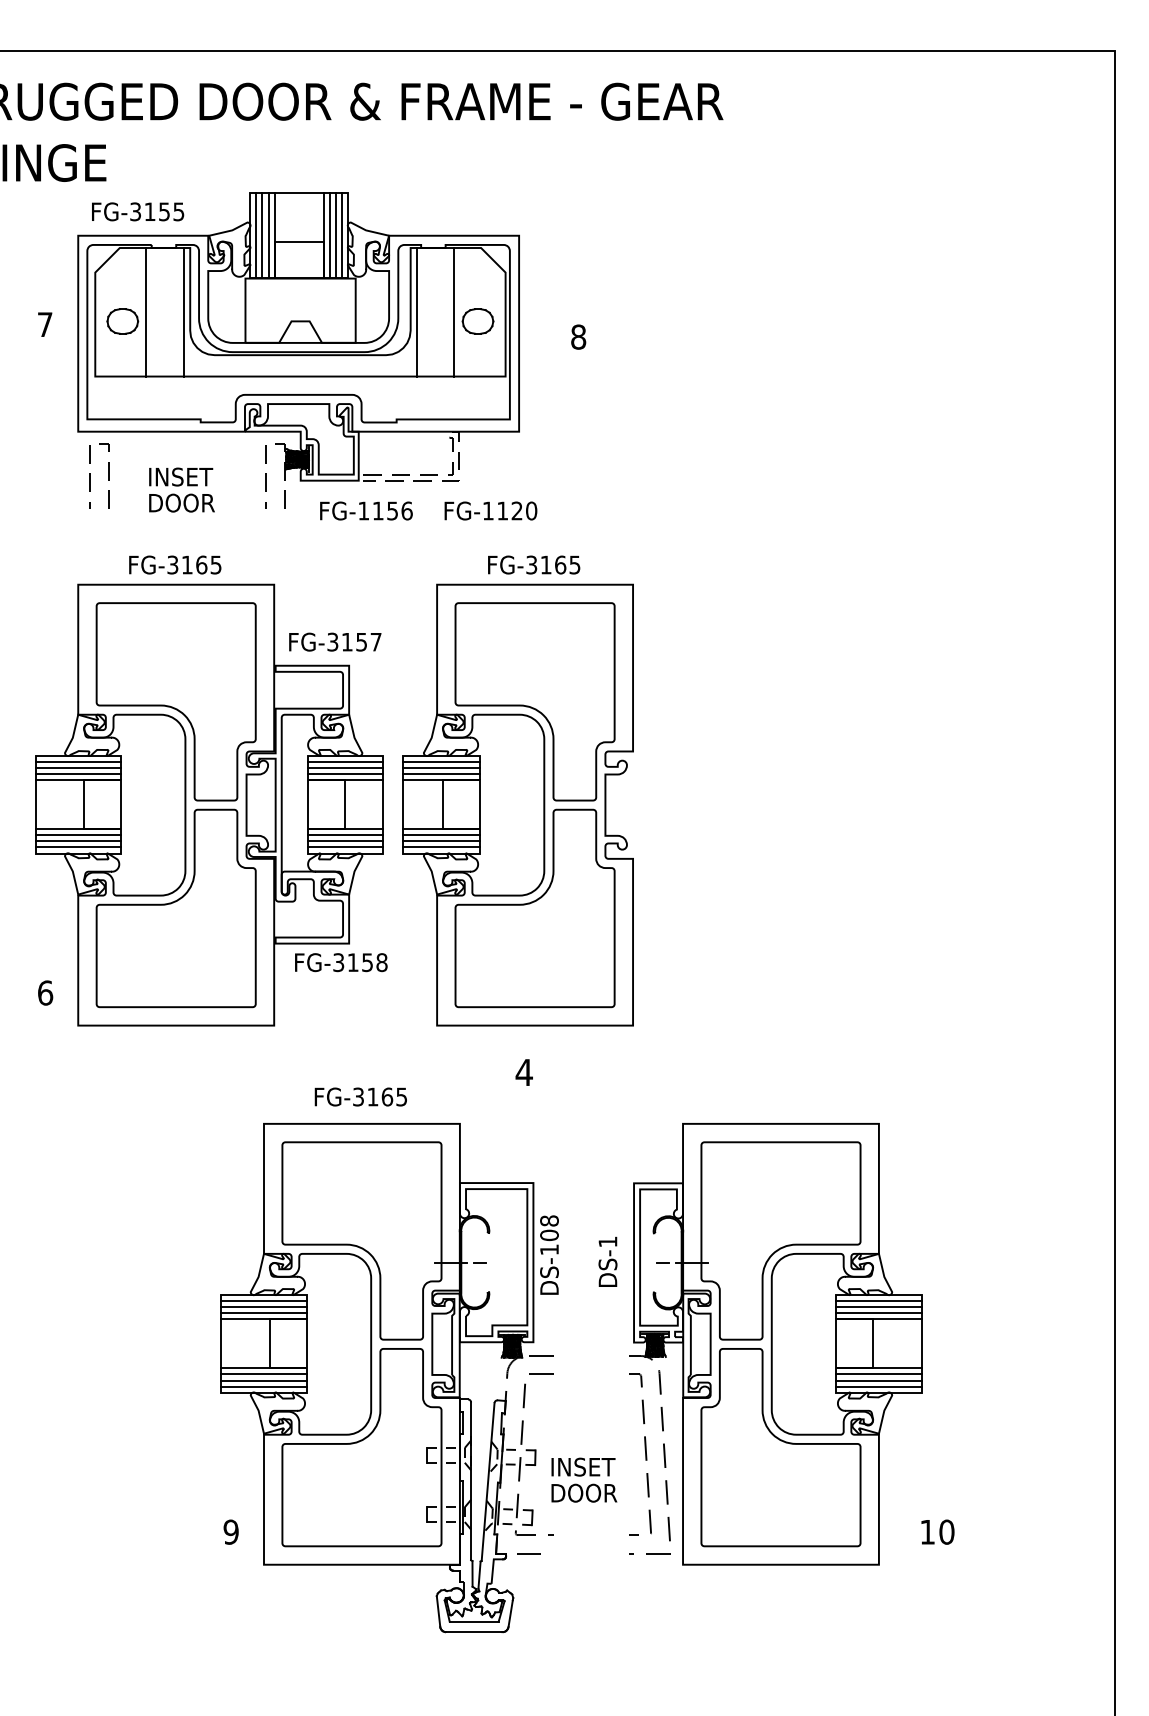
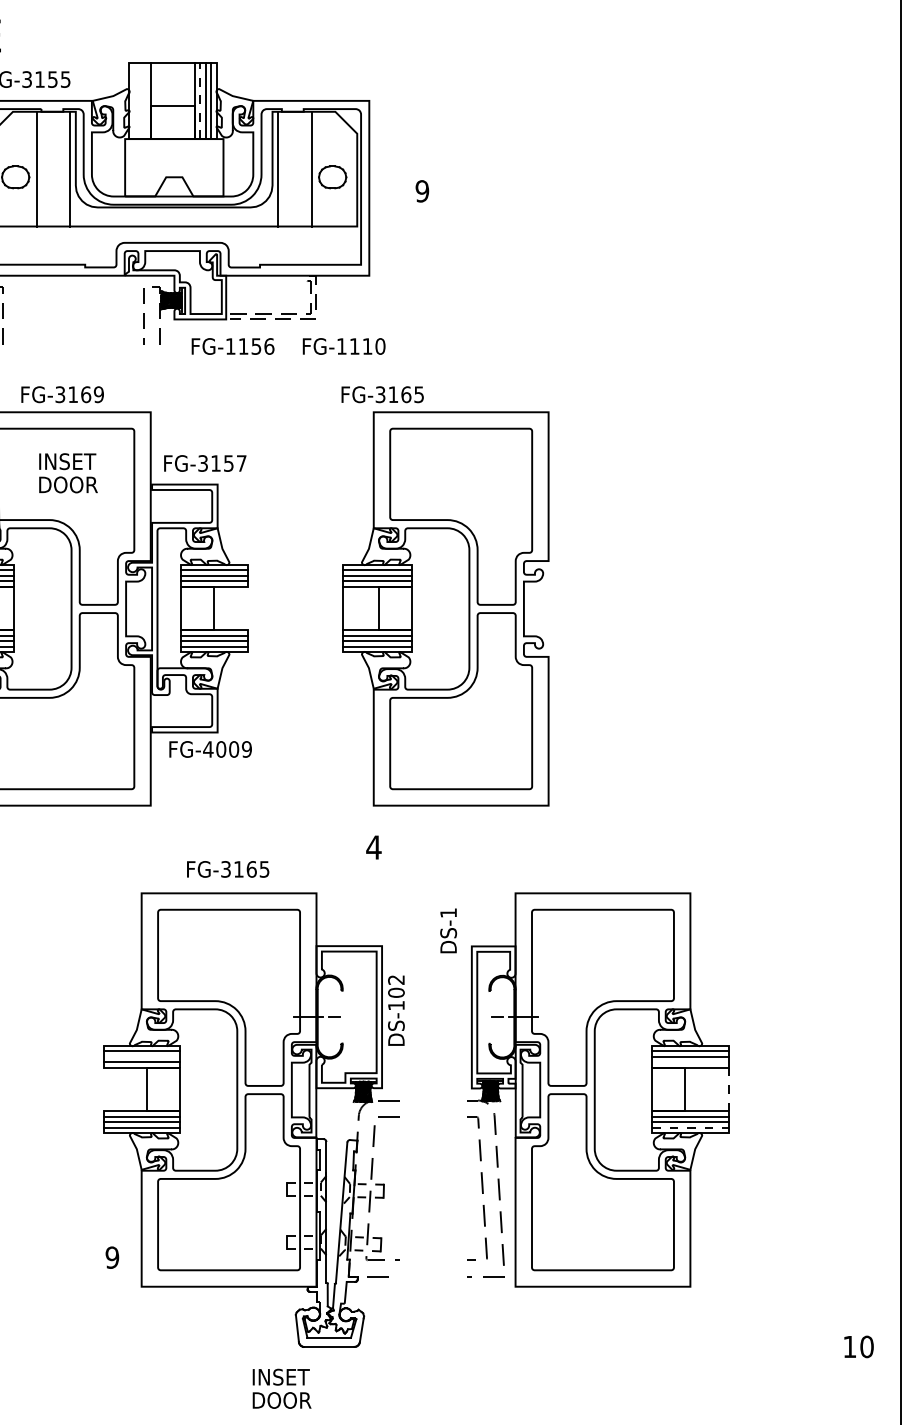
line: (256, 235) -> (134, 100), removed
line: (262, 235) -> (140, 100), removed
line: (268, 235) -> (145, 100), removed
line: (329, 235) -> (200, 100), solid -> dashed
text: (578, 336) -> (422, 190), 8 -> 9
text: (181, 489) -> (68, 472), moved
text: (516, 510) -> (366, 346), FG-1120 -> FG-1110
text: (215, 564) -> (98, 394), FG-3165 -> FG-3169
line: (382, 804) -> (247, 608), removed
part: (517, 804) -> (445, 608), moved
text: (359, 962) -> (226, 749), FG-3158 -> FG-4009
text: (549, 1220) -> (396, 979), DS-108 -> DS-102
text: (607, 1261) -> (448, 930), moved
line: (263, 1307) -> (141, 1057), removed
line: (878, 1313) -> (689, 1062), removed
line: (221, 1343) -> (103, 1089), removed
line: (921, 1344) -> (728, 1090), solid -> dashed
line: (878, 1386) -> (689, 1127), solid -> dashed
text: (584, 1479) -> (282, 1388), moved
text: (937, 1531) -> (858, 1346), moved

